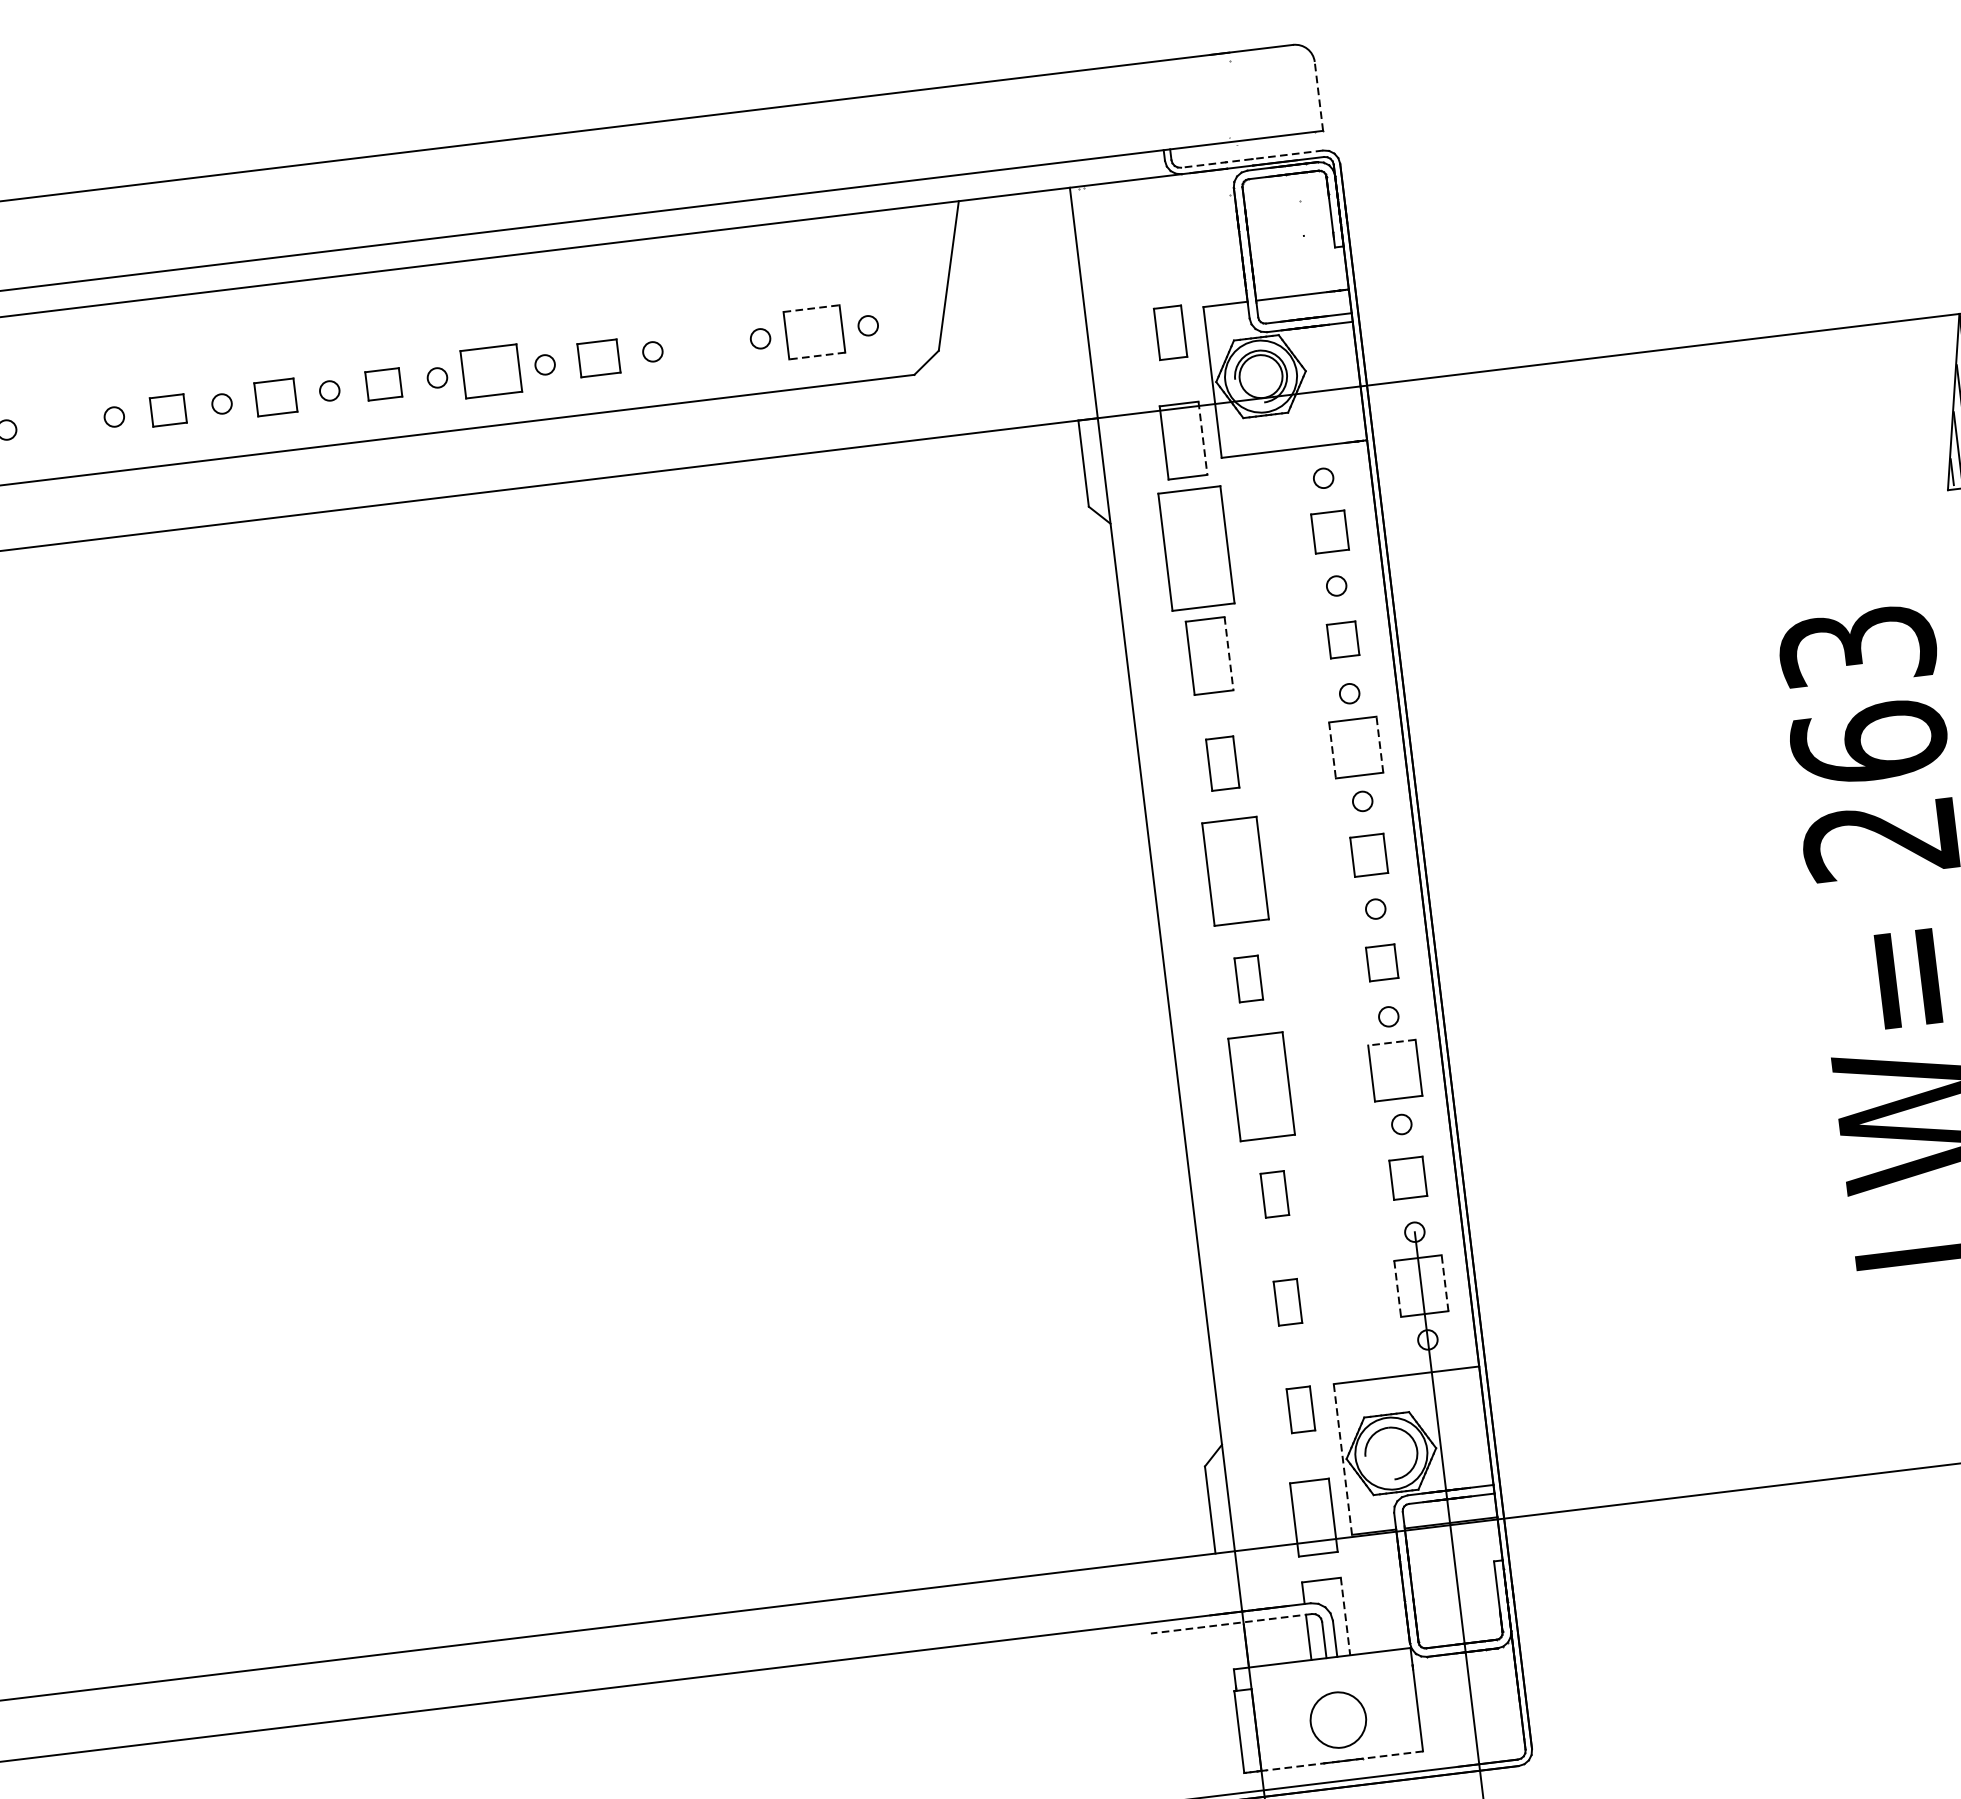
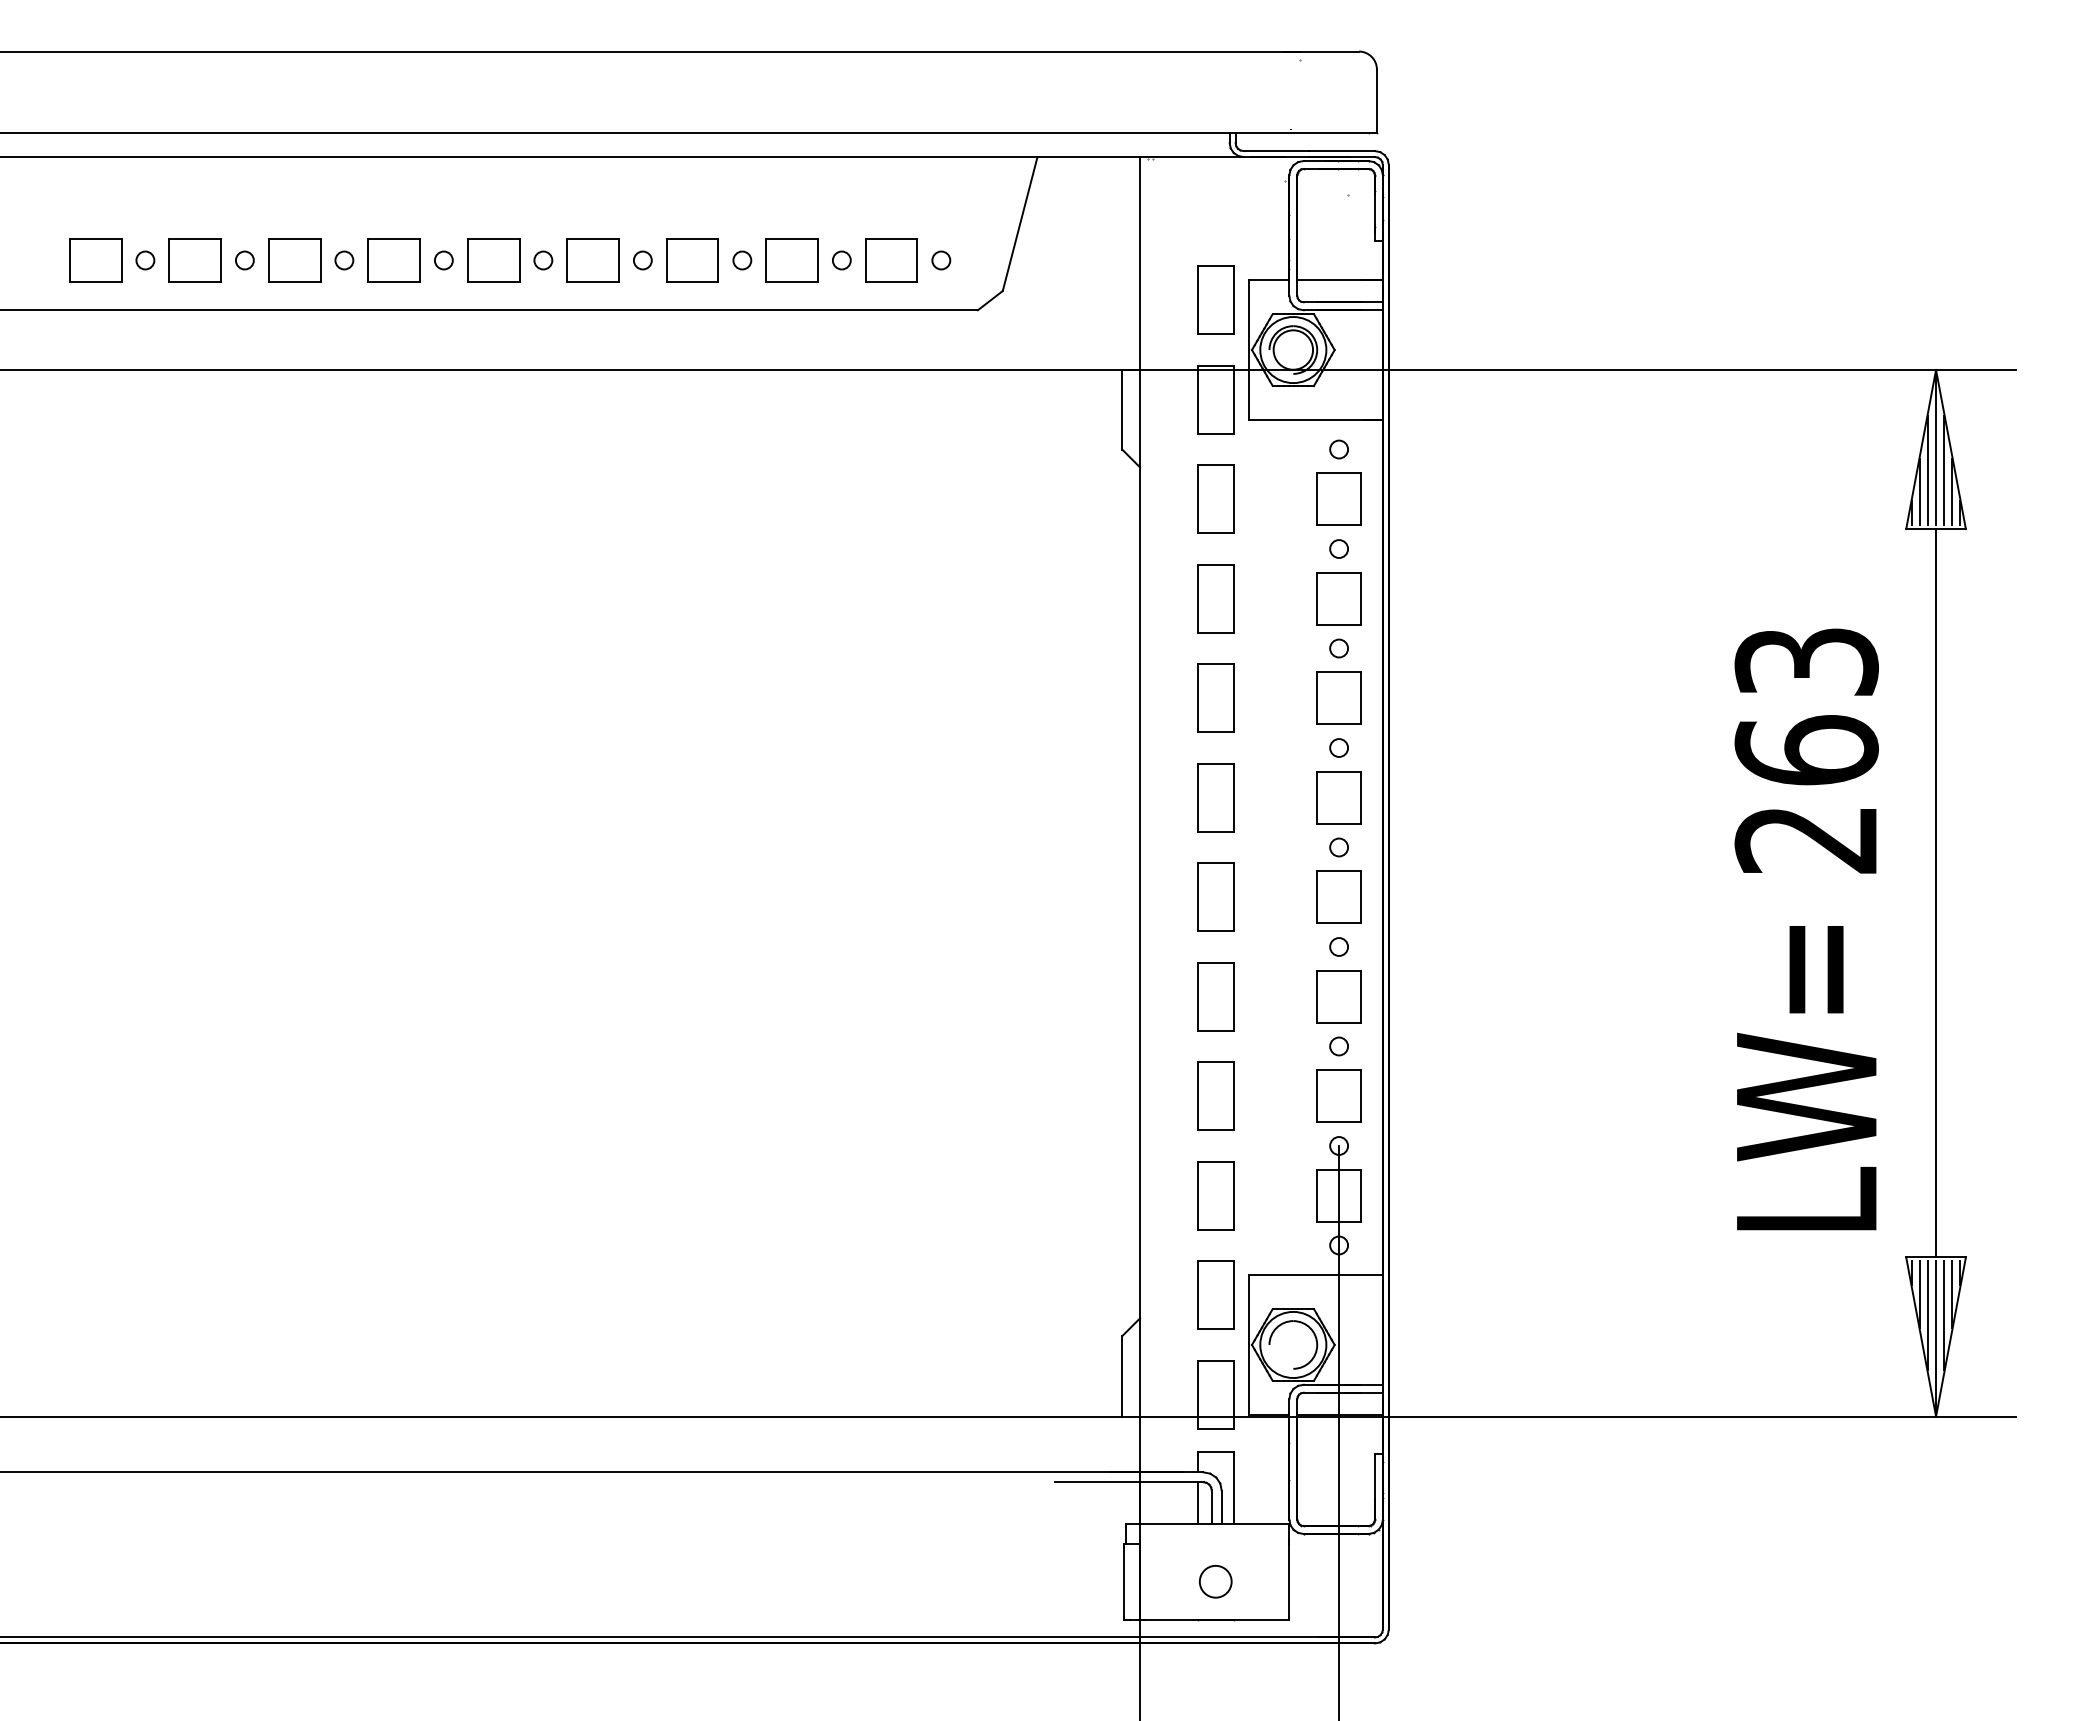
line: (1318, 96) -> (1376, 101), dashed -> solid
line: (1252, 159) -> (1309, 151), dashed -> solid
line: (811, 308) -> (891, 238), dashed -> solid
part: (1170, 332) -> (1215, 299), size x1.43
part: (706, 345) -> (791, 260), added
line: (817, 356) -> (891, 282), dashed -> solid
part: (598, 358) -> (692, 260), size x1.43
part: (383, 384) -> (493, 260), size x1.67
part: (275, 397) -> (393, 260), size x1.43
part: (168, 410) -> (294, 260), size x1.67
part: (59, 423) -> (194, 260), added
line: (1202, 437) -> (1233, 399), dashed -> solid
part: (1329, 531) -> (1338, 498), size x1.43
part: (1196, 547) -> (1215, 498), size x0.62
part: (1342, 639) -> (1338, 598), size x1.67
line: (1228, 653) -> (1233, 598), dashed -> solid
line: (1380, 744) -> (1361, 698), dashed -> solid
line: (1332, 750) -> (1317, 698), dashed -> solid
part: (1222, 762) -> (1215, 697), size x1.43
part: (1368, 855) -> (1338, 797), size x1.43
part: (1235, 871) -> (1215, 797), size x0.71
part: (1381, 962) -> (1338, 896), size x1.67
part: (1248, 978) -> (1215, 896), size x1.67
line: (1392, 1042) -> (1339, 970), dashed -> solid
part: (1261, 1086) -> (1215, 996), size x0.71
part: (1407, 1177) -> (1338, 1095), size x1.43
part: (1274, 1193) -> (1215, 1095), size x1.67
line: (1445, 1282) -> (1361, 1195), dashed -> solid
line: (1397, 1288) -> (1317, 1195), dashed -> solid
part: (1287, 1302) -> (1215, 1195), size x1.67
part: (1300, 1409) -> (1215, 1294), size x1.67
line: (1342, 1458) -> (1248, 1344), dashed -> solid
line: (1345, 1616) -> (1233, 1488), dashed -> solid
line: (1232, 1623) -> (1129, 1482), dashed -> solid
circle: (1338, 1719) -> (1215, 1581), size x0.62
line: (1344, 1760) -> (1216, 1619), dashed -> solid

